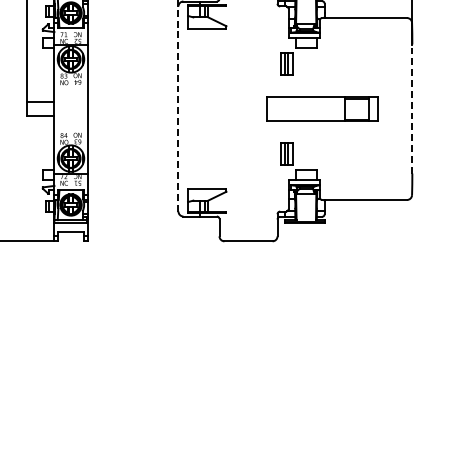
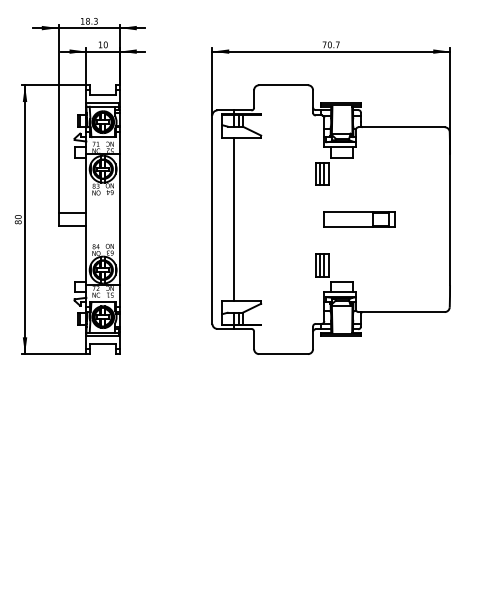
line: (178, 108) -> (212, 219), dashed -> solid
line: (200, 108) -> (234, 219), added
part: (323, 108) -> (359, 219), size x0.62
line: (412, 108) -> (450, 219), dashed -> solid

